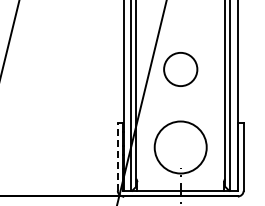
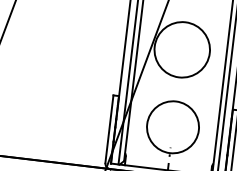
circle: (180, 69) -> (182, 49), size x1.67
line: (117, 156) -> (109, 128), dashed -> solid

